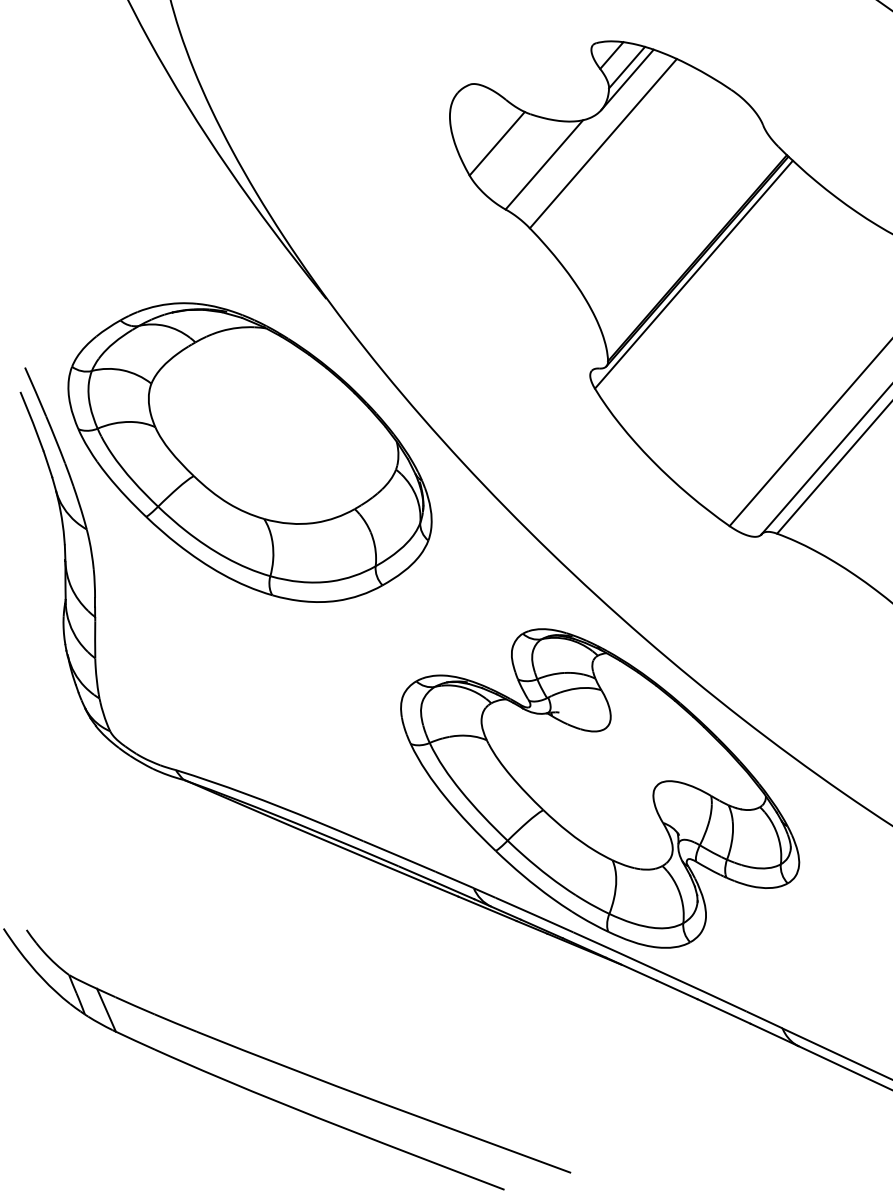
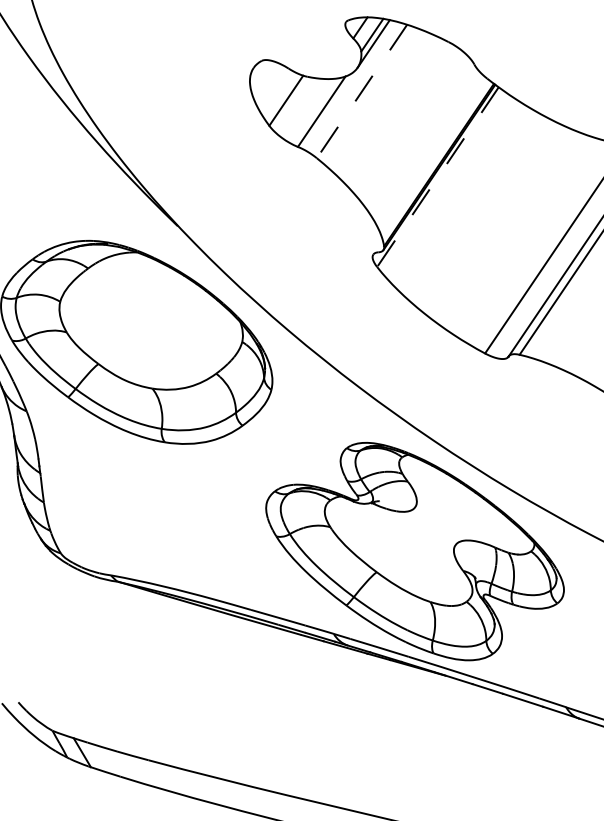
line: (603, 144) -> (362, 92), solid -> dashed
line: (693, 274) -> (437, 177), solid -> dashed

